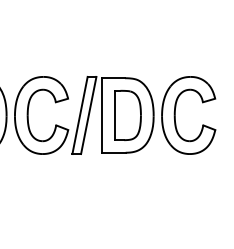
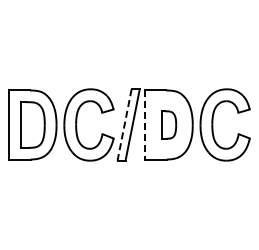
part: (127, 114) -> (168, 124), size x0.6
line: (79, 116) -> (124, 125), solid -> dashed
line: (102, 116) -> (145, 125), solid -> dashed

